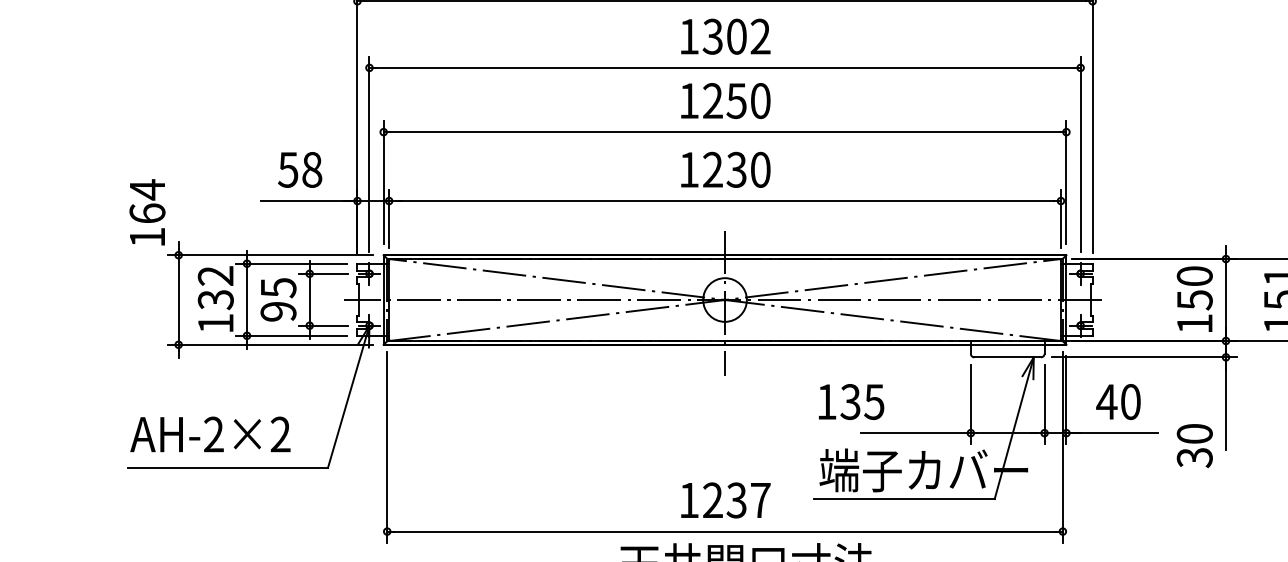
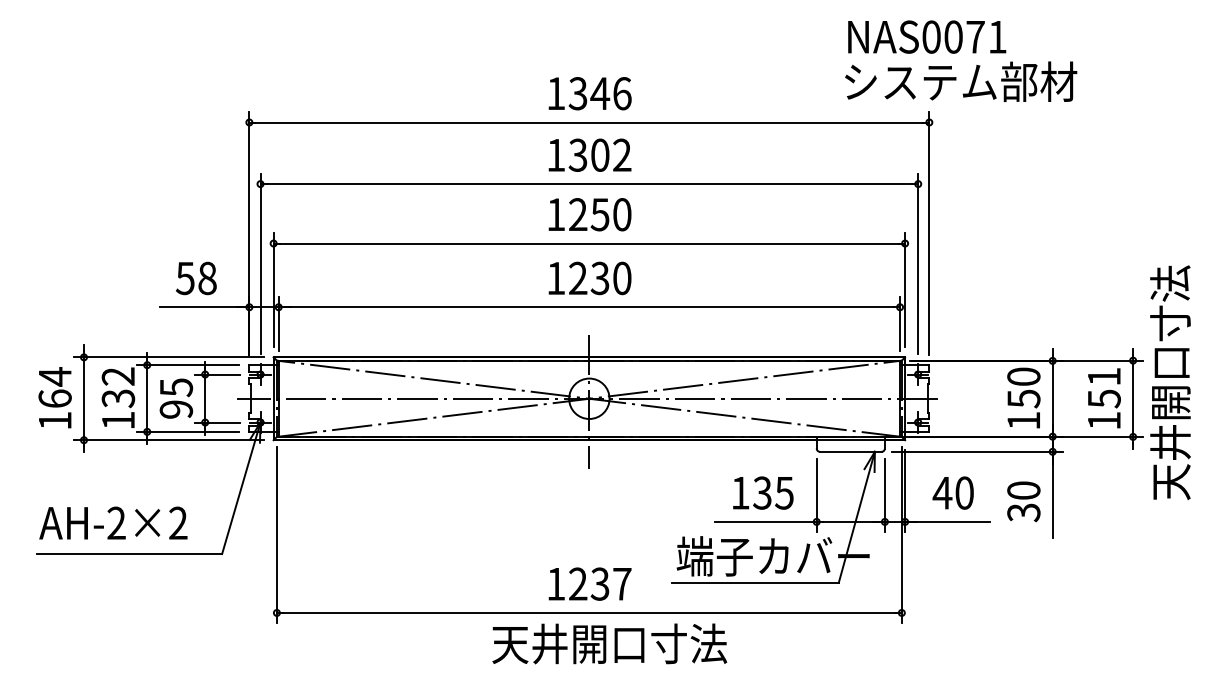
text: (146, 212) -> (54, 397), moved
text: (851, 401) -> (763, 492), moved
text: (1194, 445) -> (1023, 501), moved

